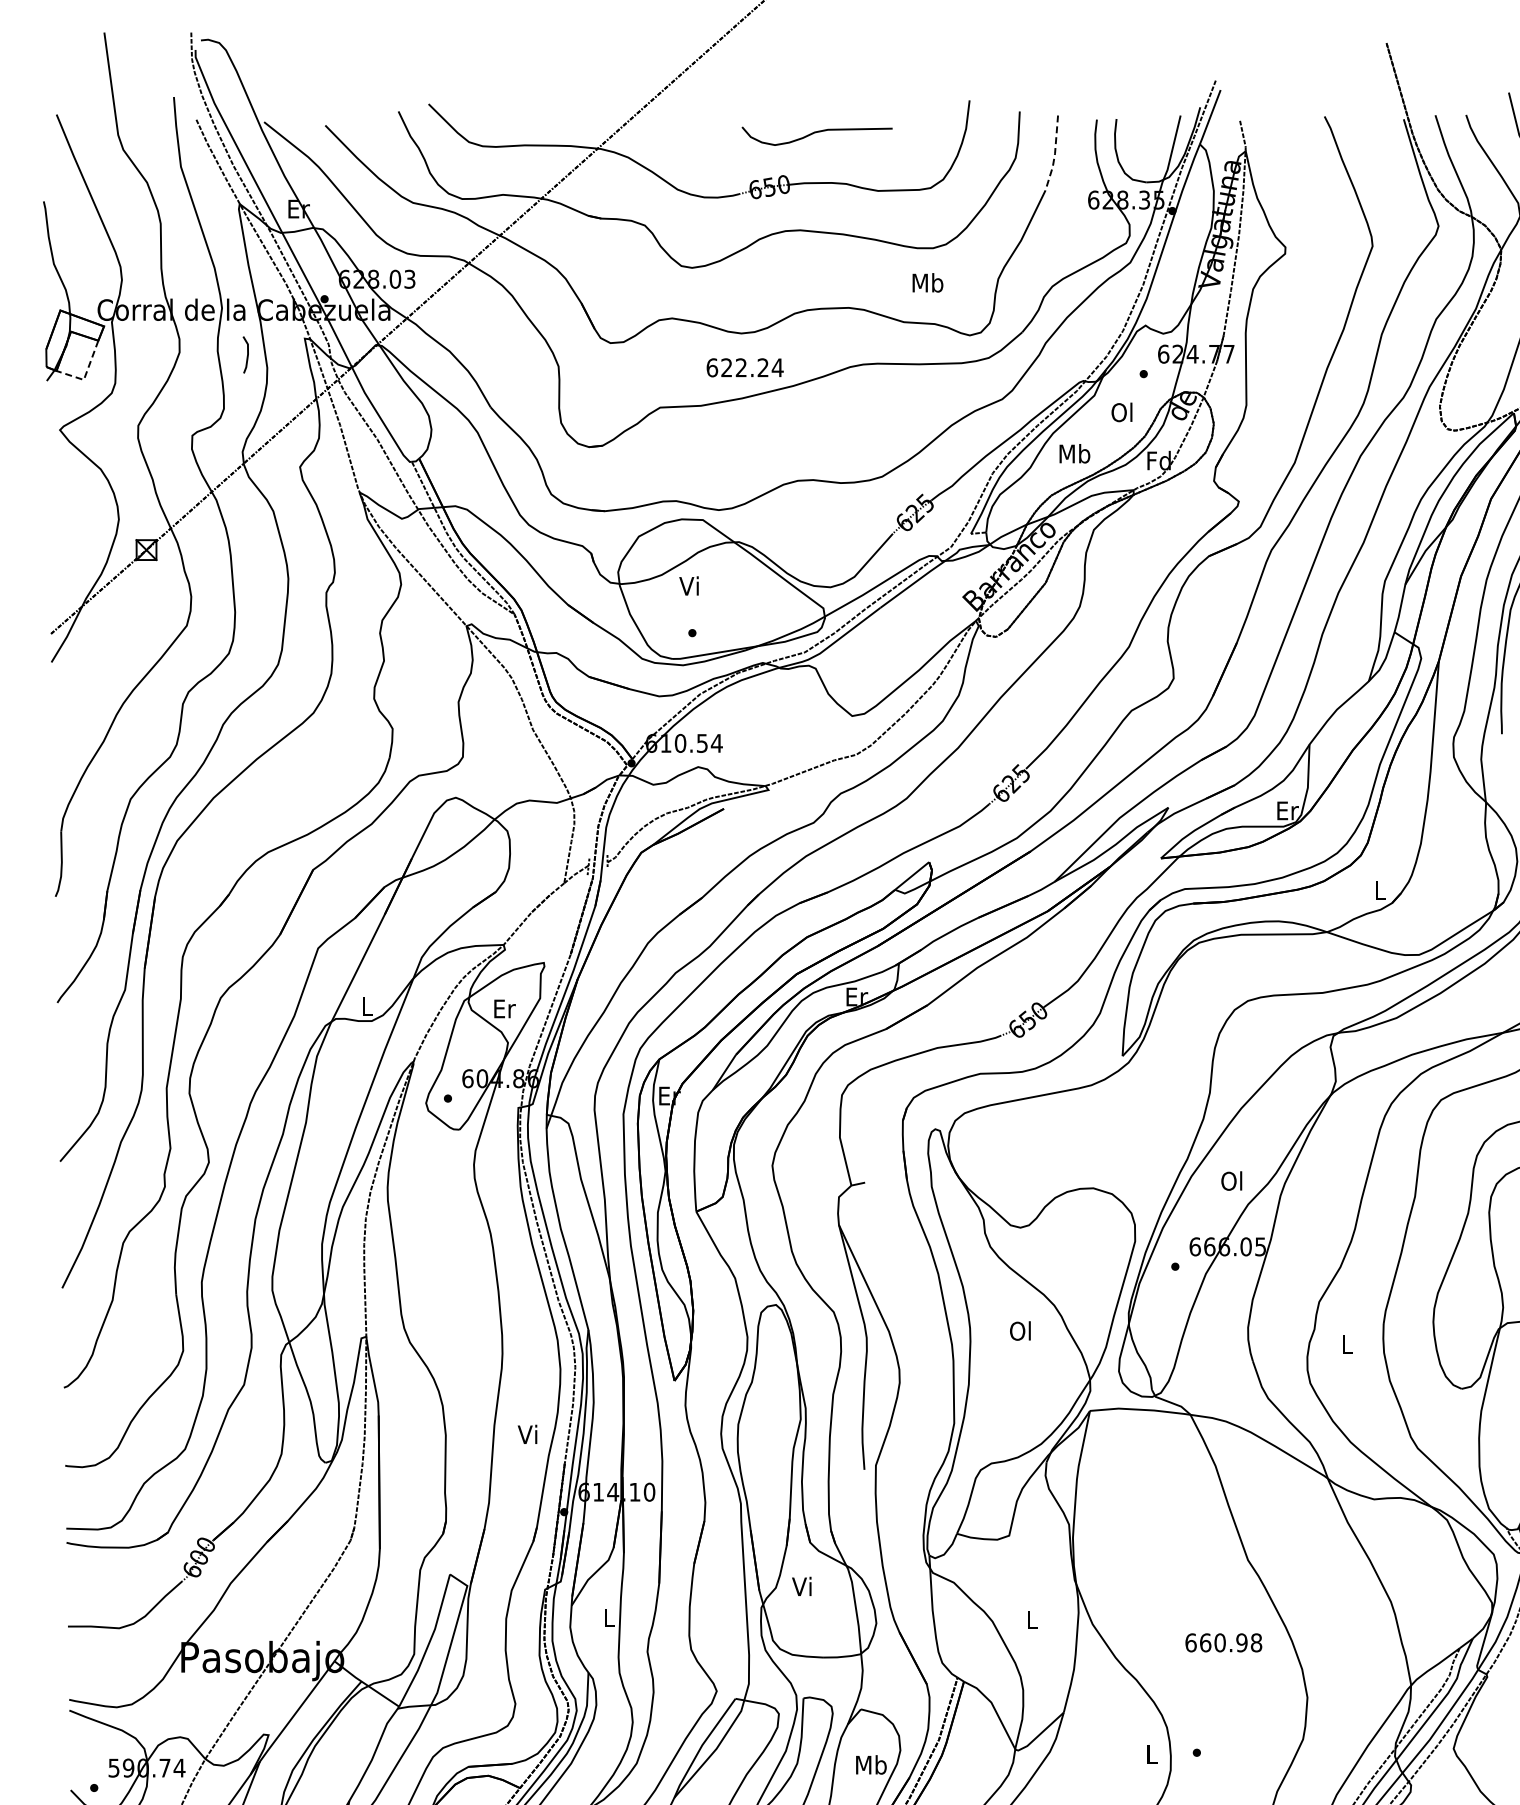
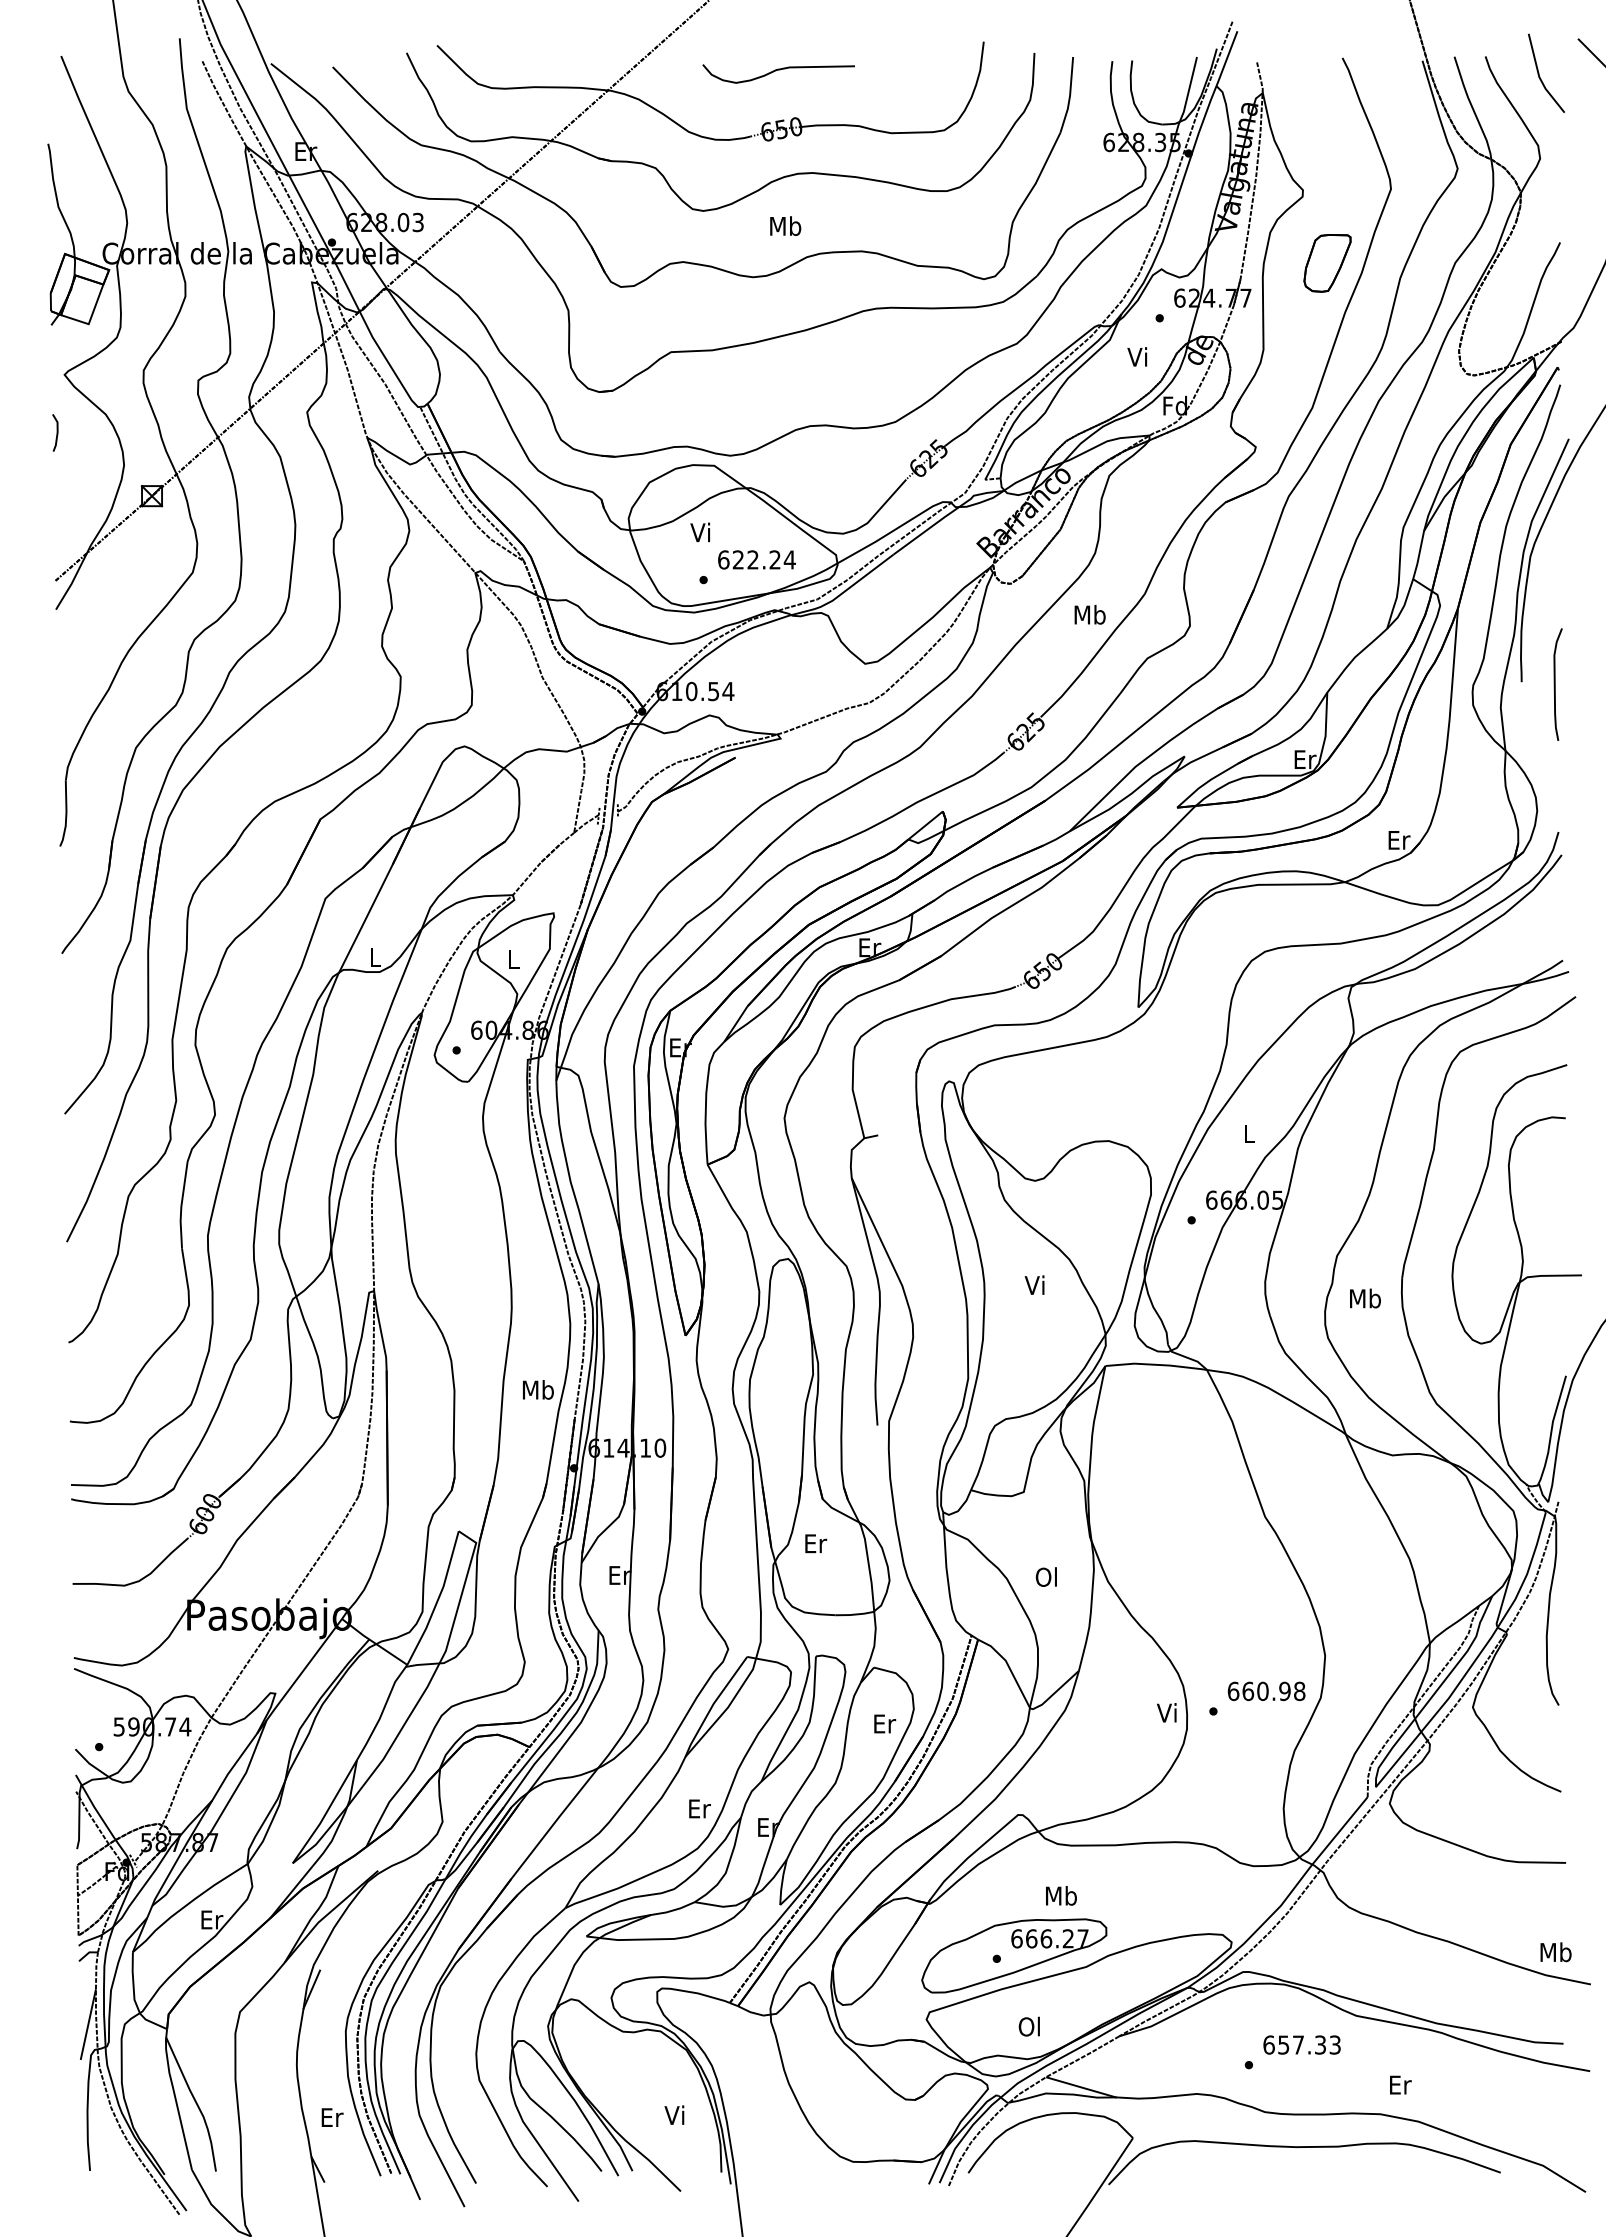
curve: (816, 132) -> (778, 70), moved
line: (1055, 153) -> (1070, 95), dashed -> solid
text: (927, 282) -> (785, 225), moved
part: (1309, 319) -> (1327, 263), added
line: (246, 354) -> (56, 432), moved
text: (744, 367) -> (756, 559), moved
line: (85, 374) -> (90, 318), dashed -> solid
text: (1121, 411) -> (1137, 356), Ol -> Vi
text: (1074, 453) -> (1089, 614), moved
text: (1381, 890) -> (1399, 840), L -> Er
text: (505, 1008) -> (514, 959), Er -> L
text: (1231, 1180) -> (1248, 1133), Ol -> L
text: (1019, 1331) -> (1034, 1285), Ol -> Vi
text: (1347, 1344) -> (1365, 1298), L -> Mb
text: (527, 1434) -> (537, 1389), Vi -> Mb
text: (803, 1586) -> (815, 1543), Vi -> Er
text: (610, 1618) -> (620, 1575), L -> Er
text: (1030, 1619) -> (1045, 1576), L -> Ol
text: (1223, 1642) -> (1266, 1691), moved
text: (1150, 1753) -> (1166, 1712), L -> Vi
text: (871, 1764) -> (884, 1723), Mb -> Er

